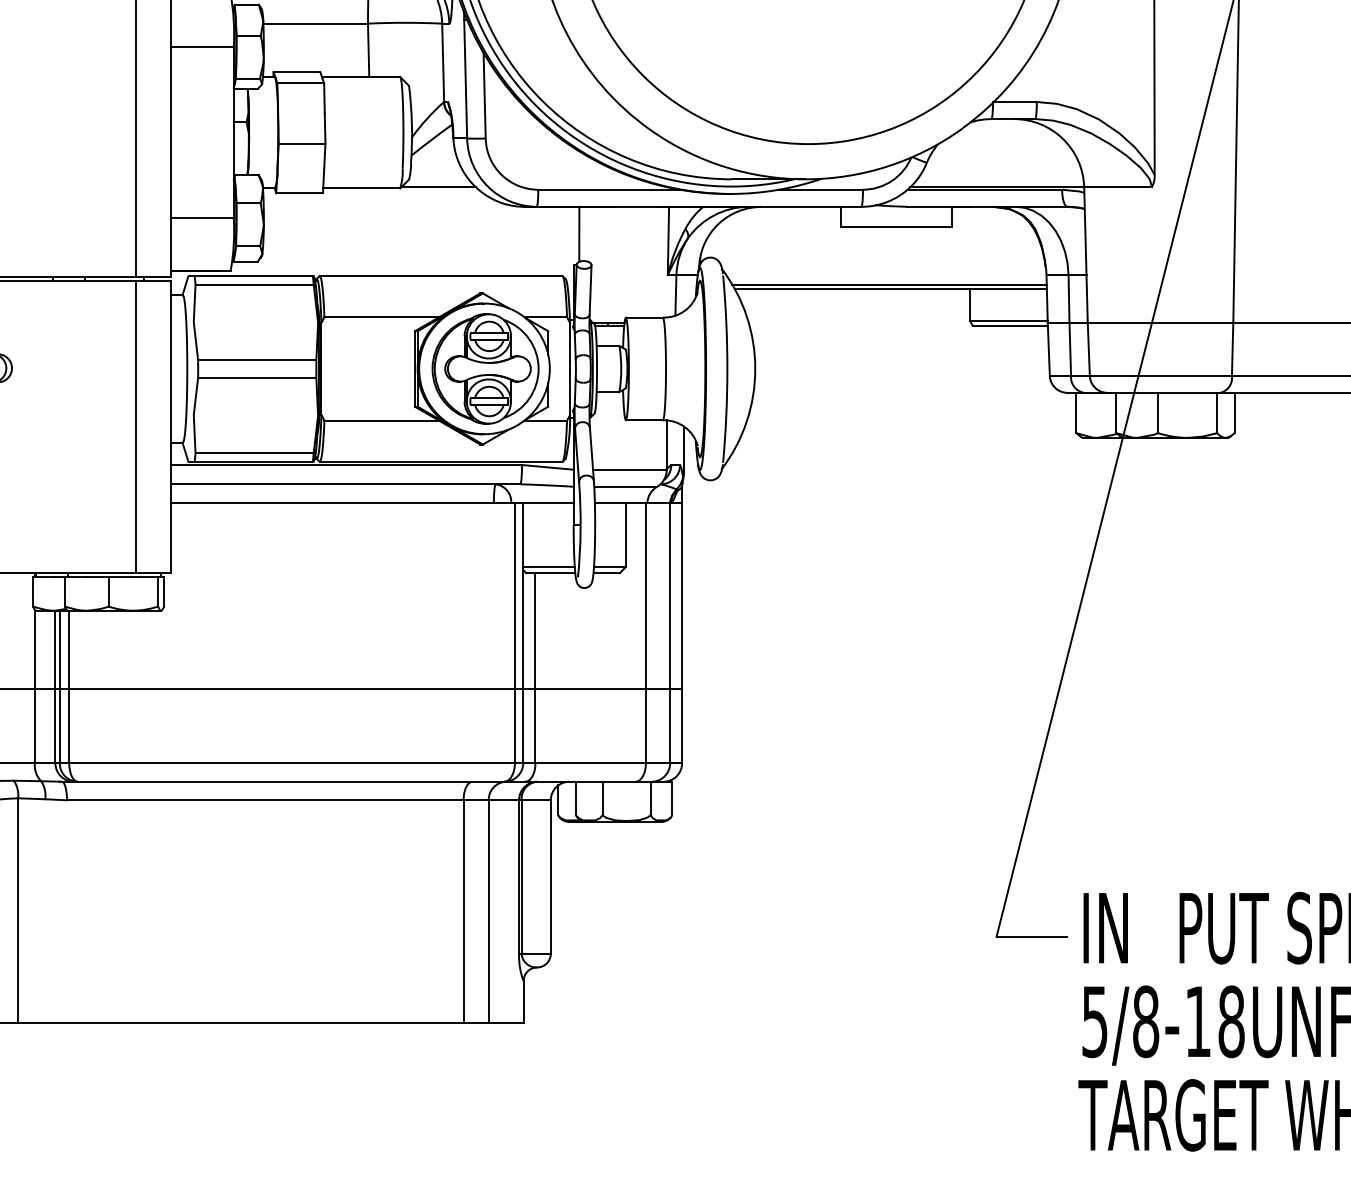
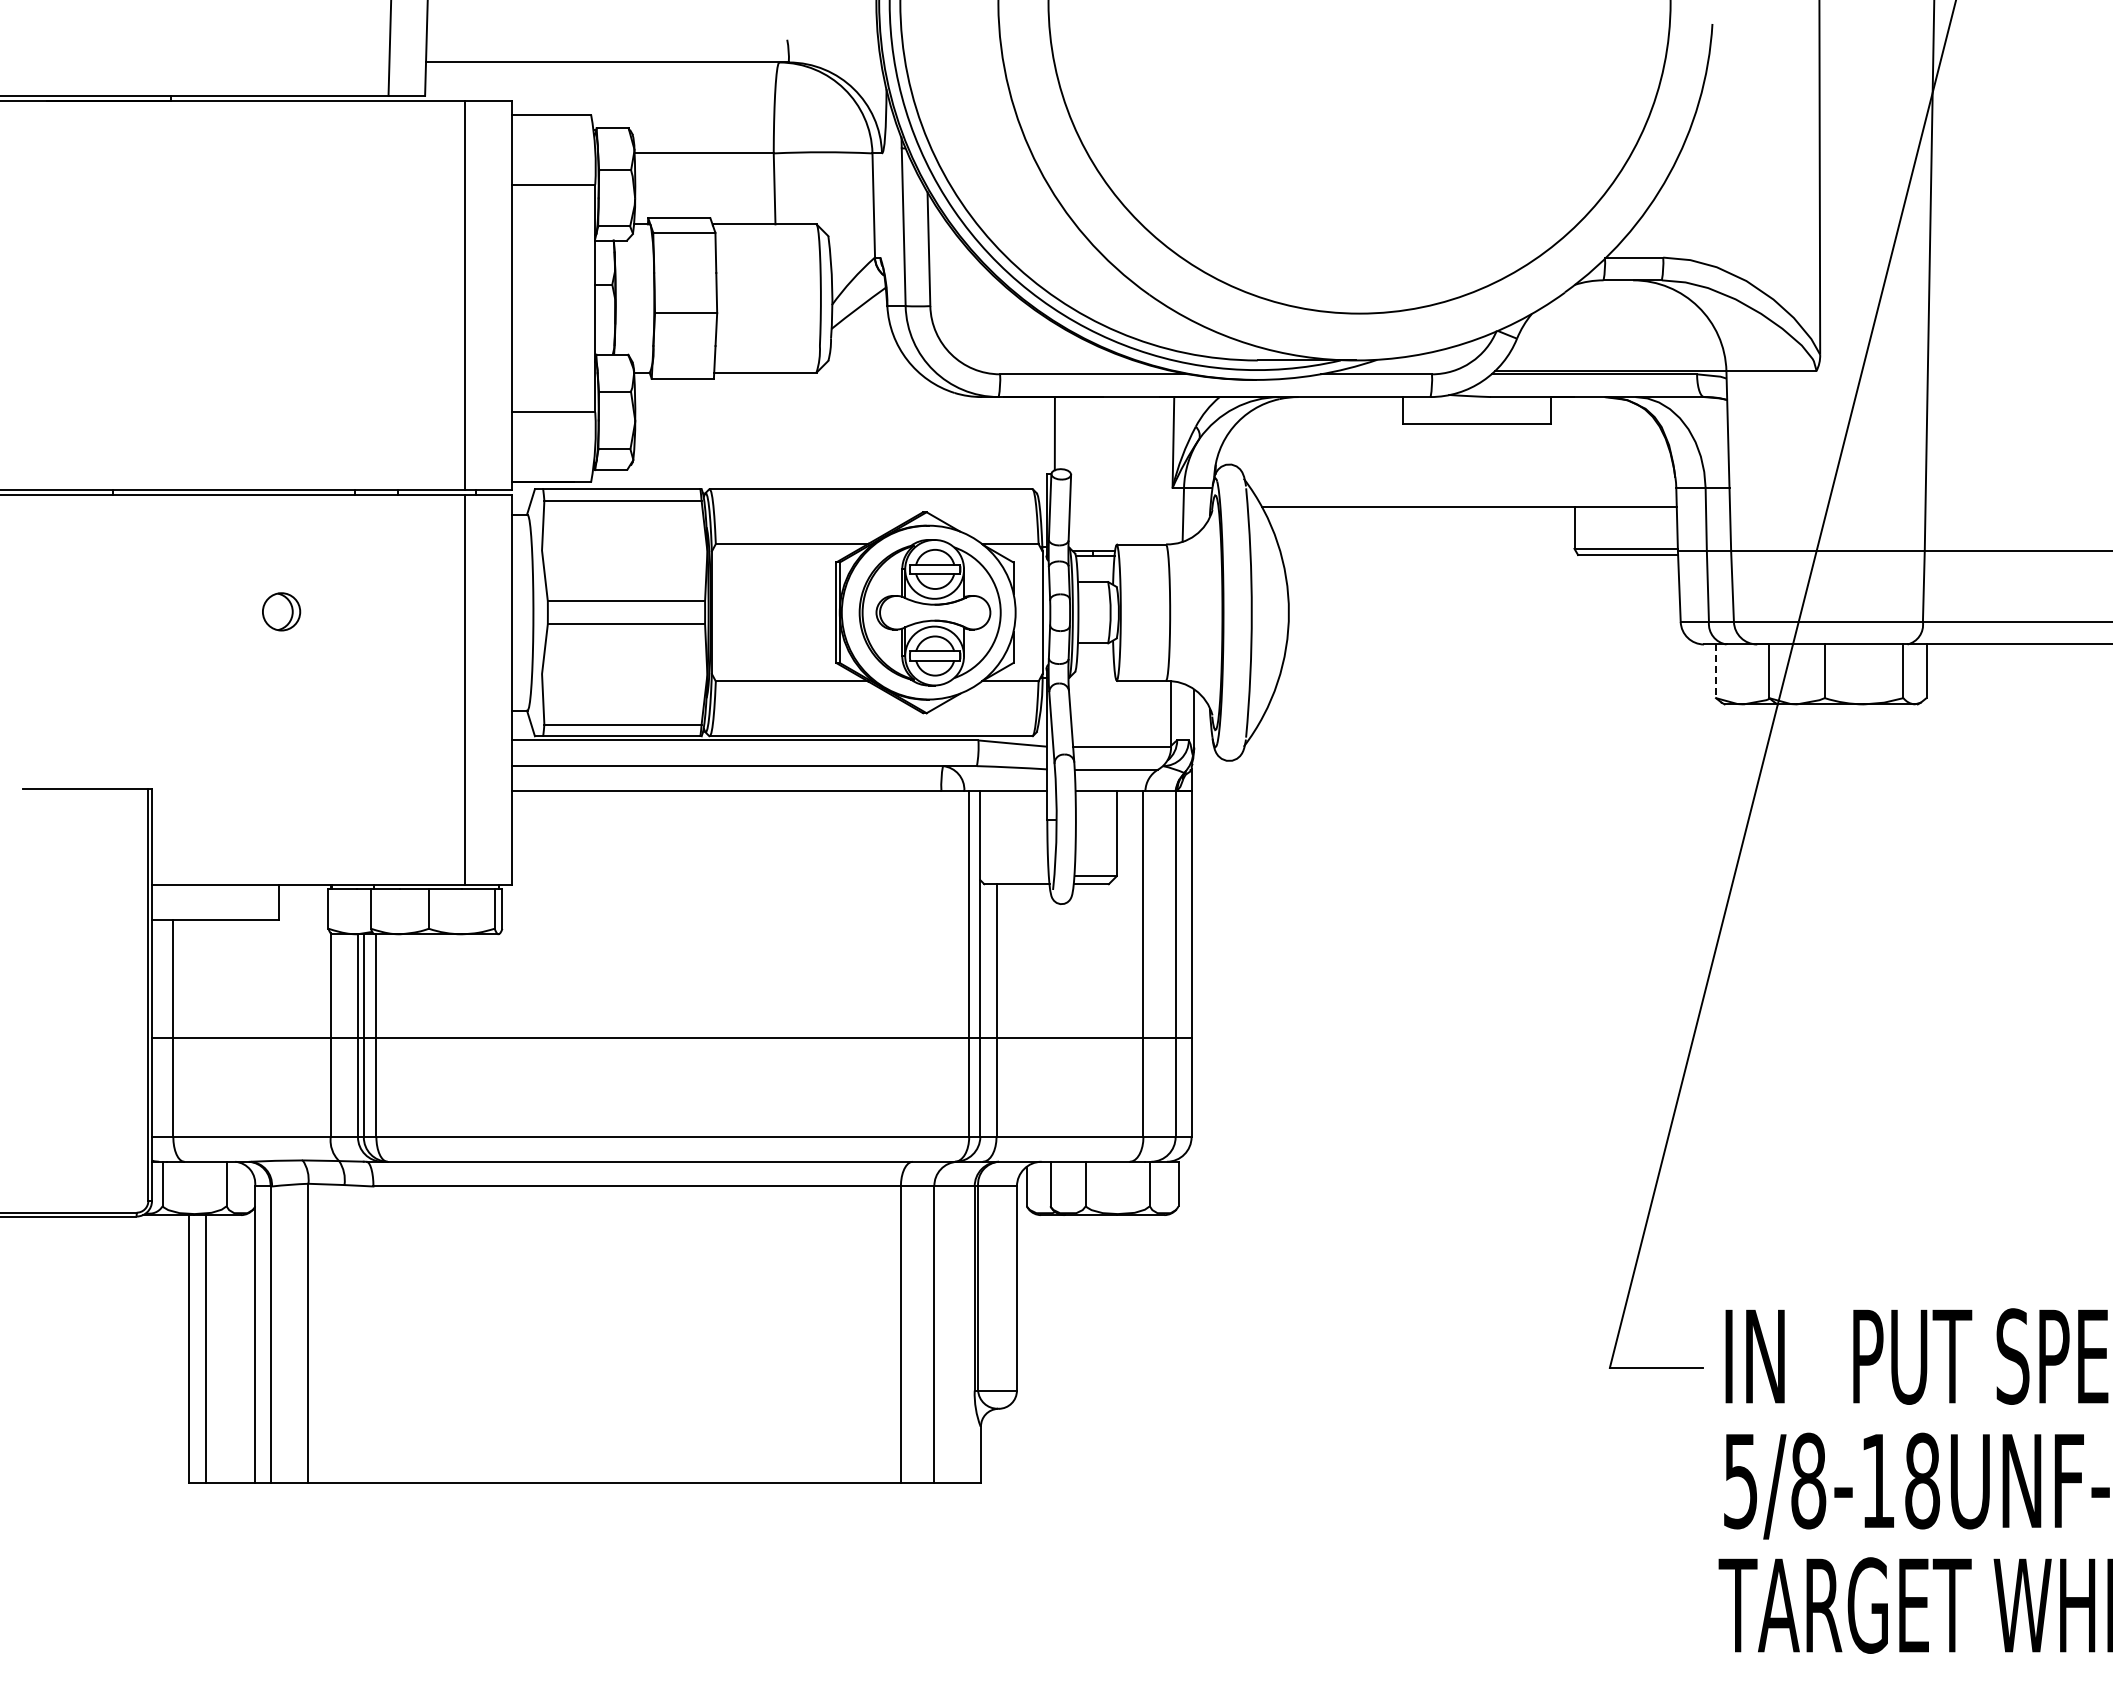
line: (438, 187) -> (867, 371), removed
line: (889, 284) -> (1467, 500), removed
line: (1076, 413) -> (1716, 671), solid -> dashed
line: (548, 567) -> (1014, 876), removed

